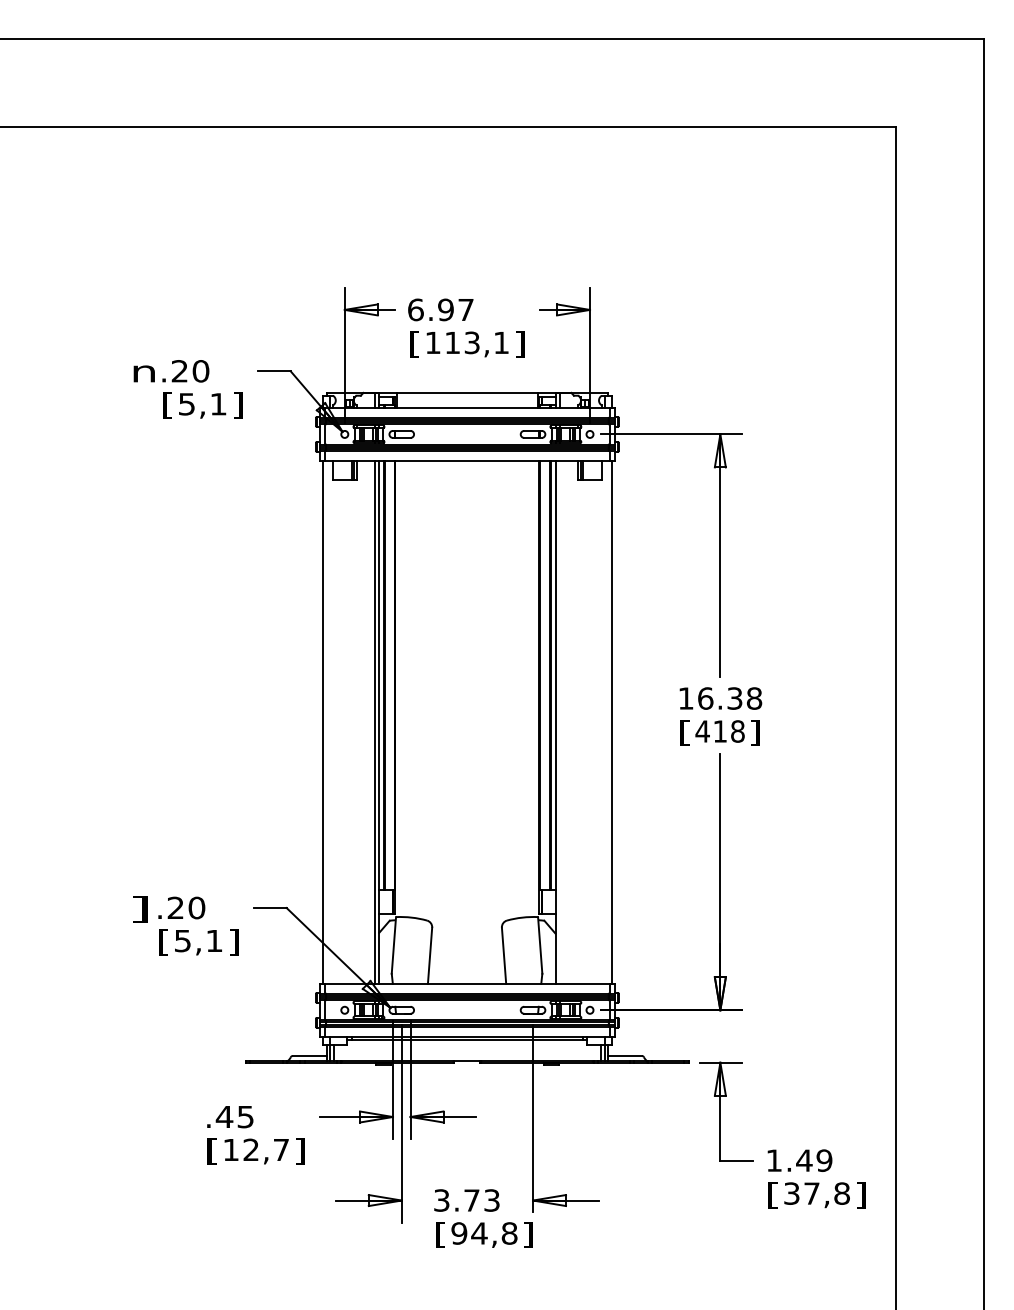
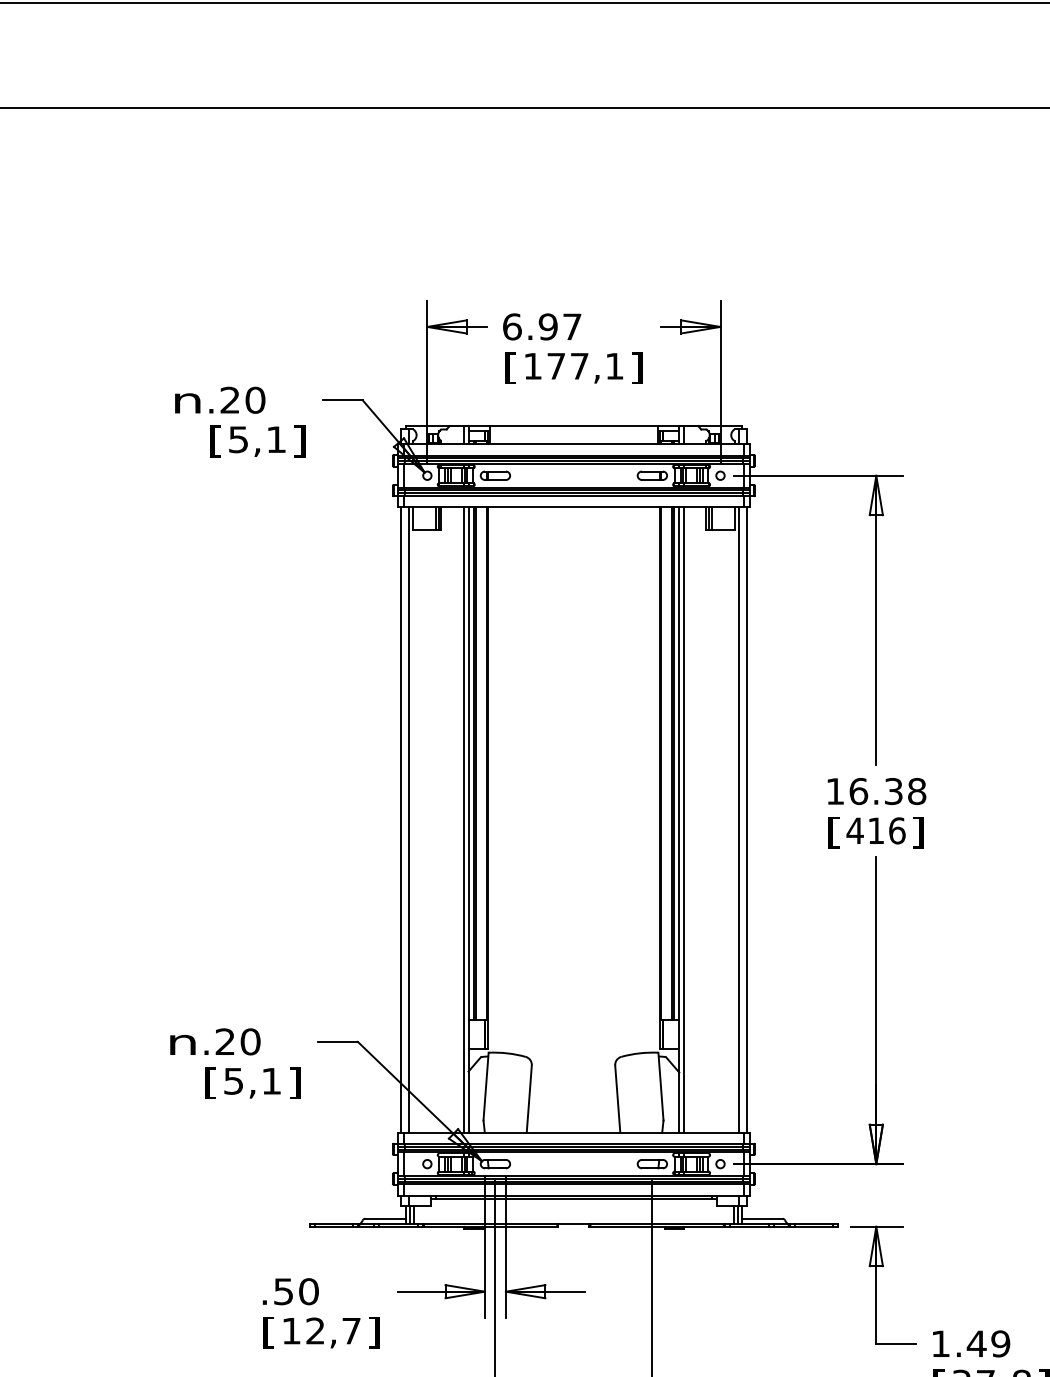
text: (462, 342) -> (568, 365), 113,1 -> 177,1
line: (329, 721) -> (409, 818), added
line: (559, 721) -> (684, 818), added
line: (605, 721) -> (739, 818), added
text: (737, 731) -> (896, 830), 418 -> 416
text: (139, 909) -> (181, 1043), ] -> n
text: (234, 1116) -> (295, 1291), .45 -> .50

